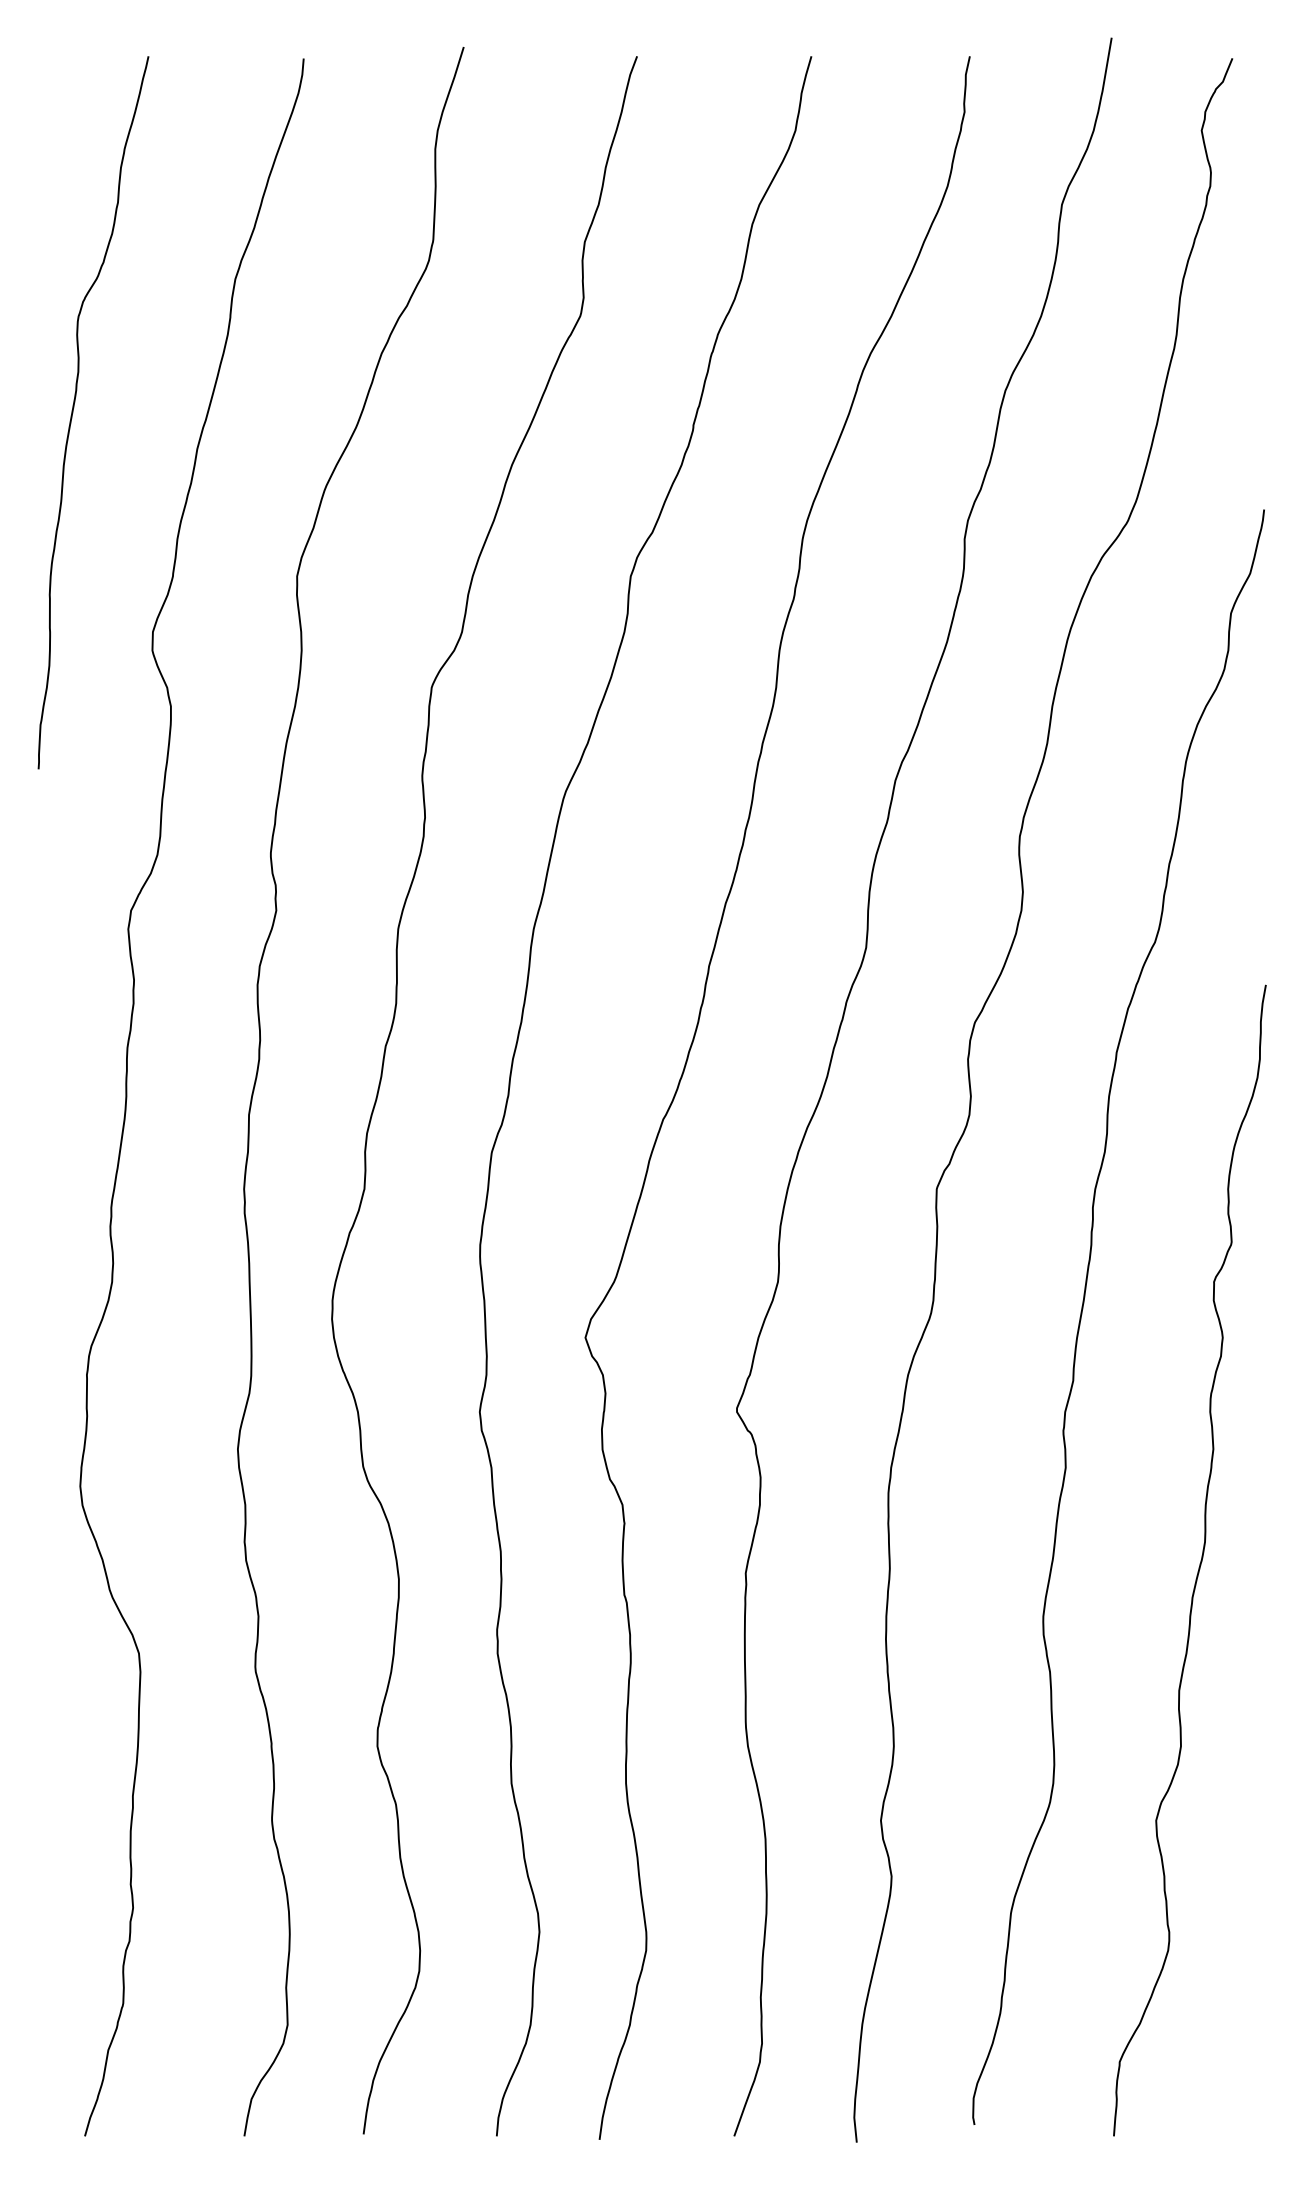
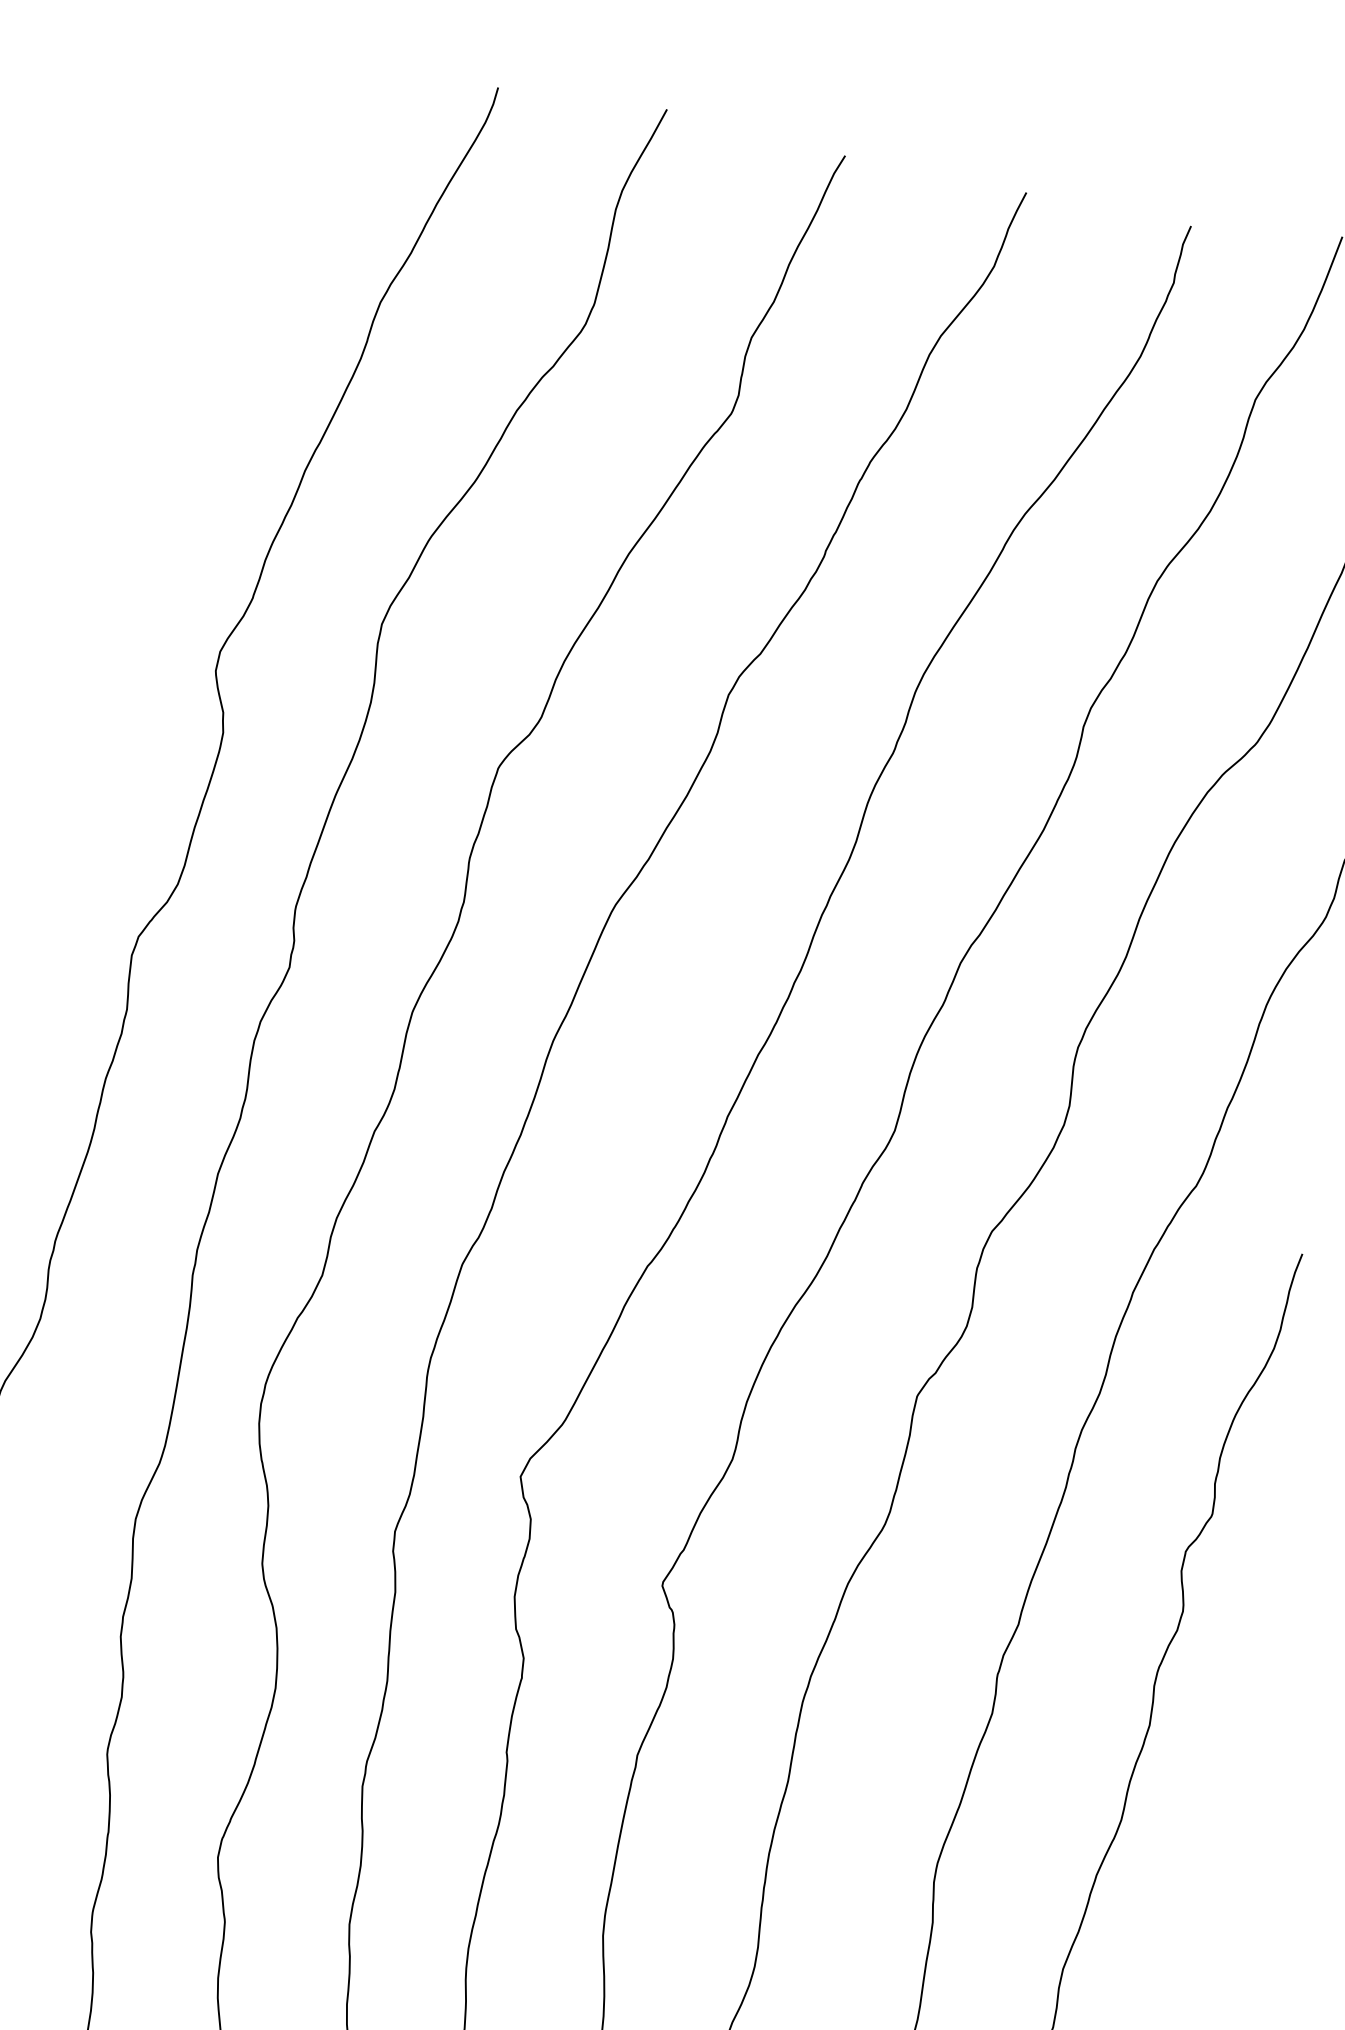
curve: (74, 407) -> (186, 401), removed

